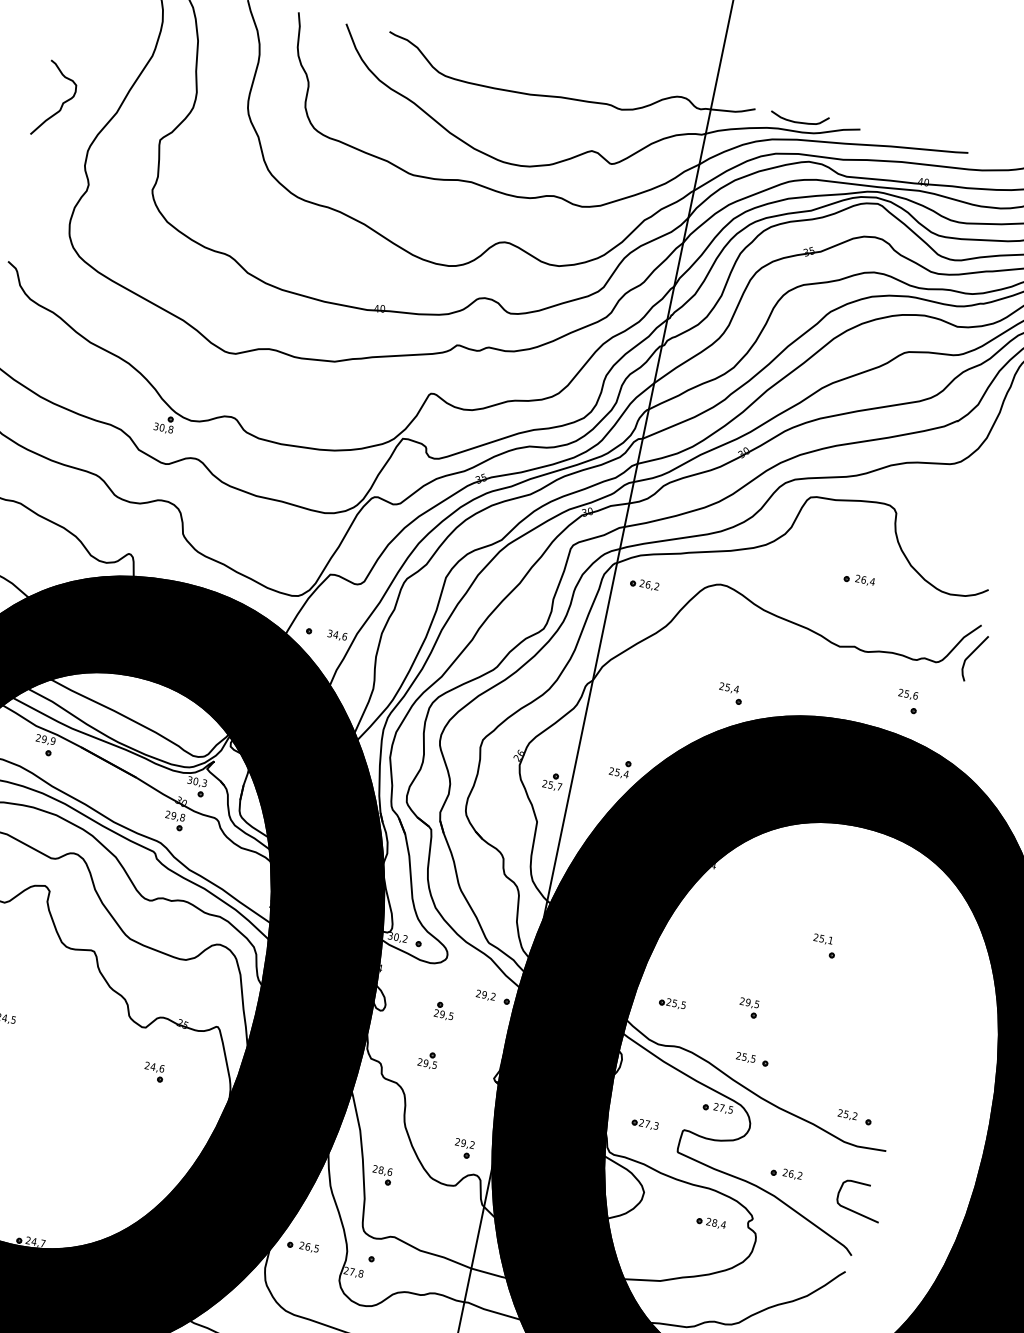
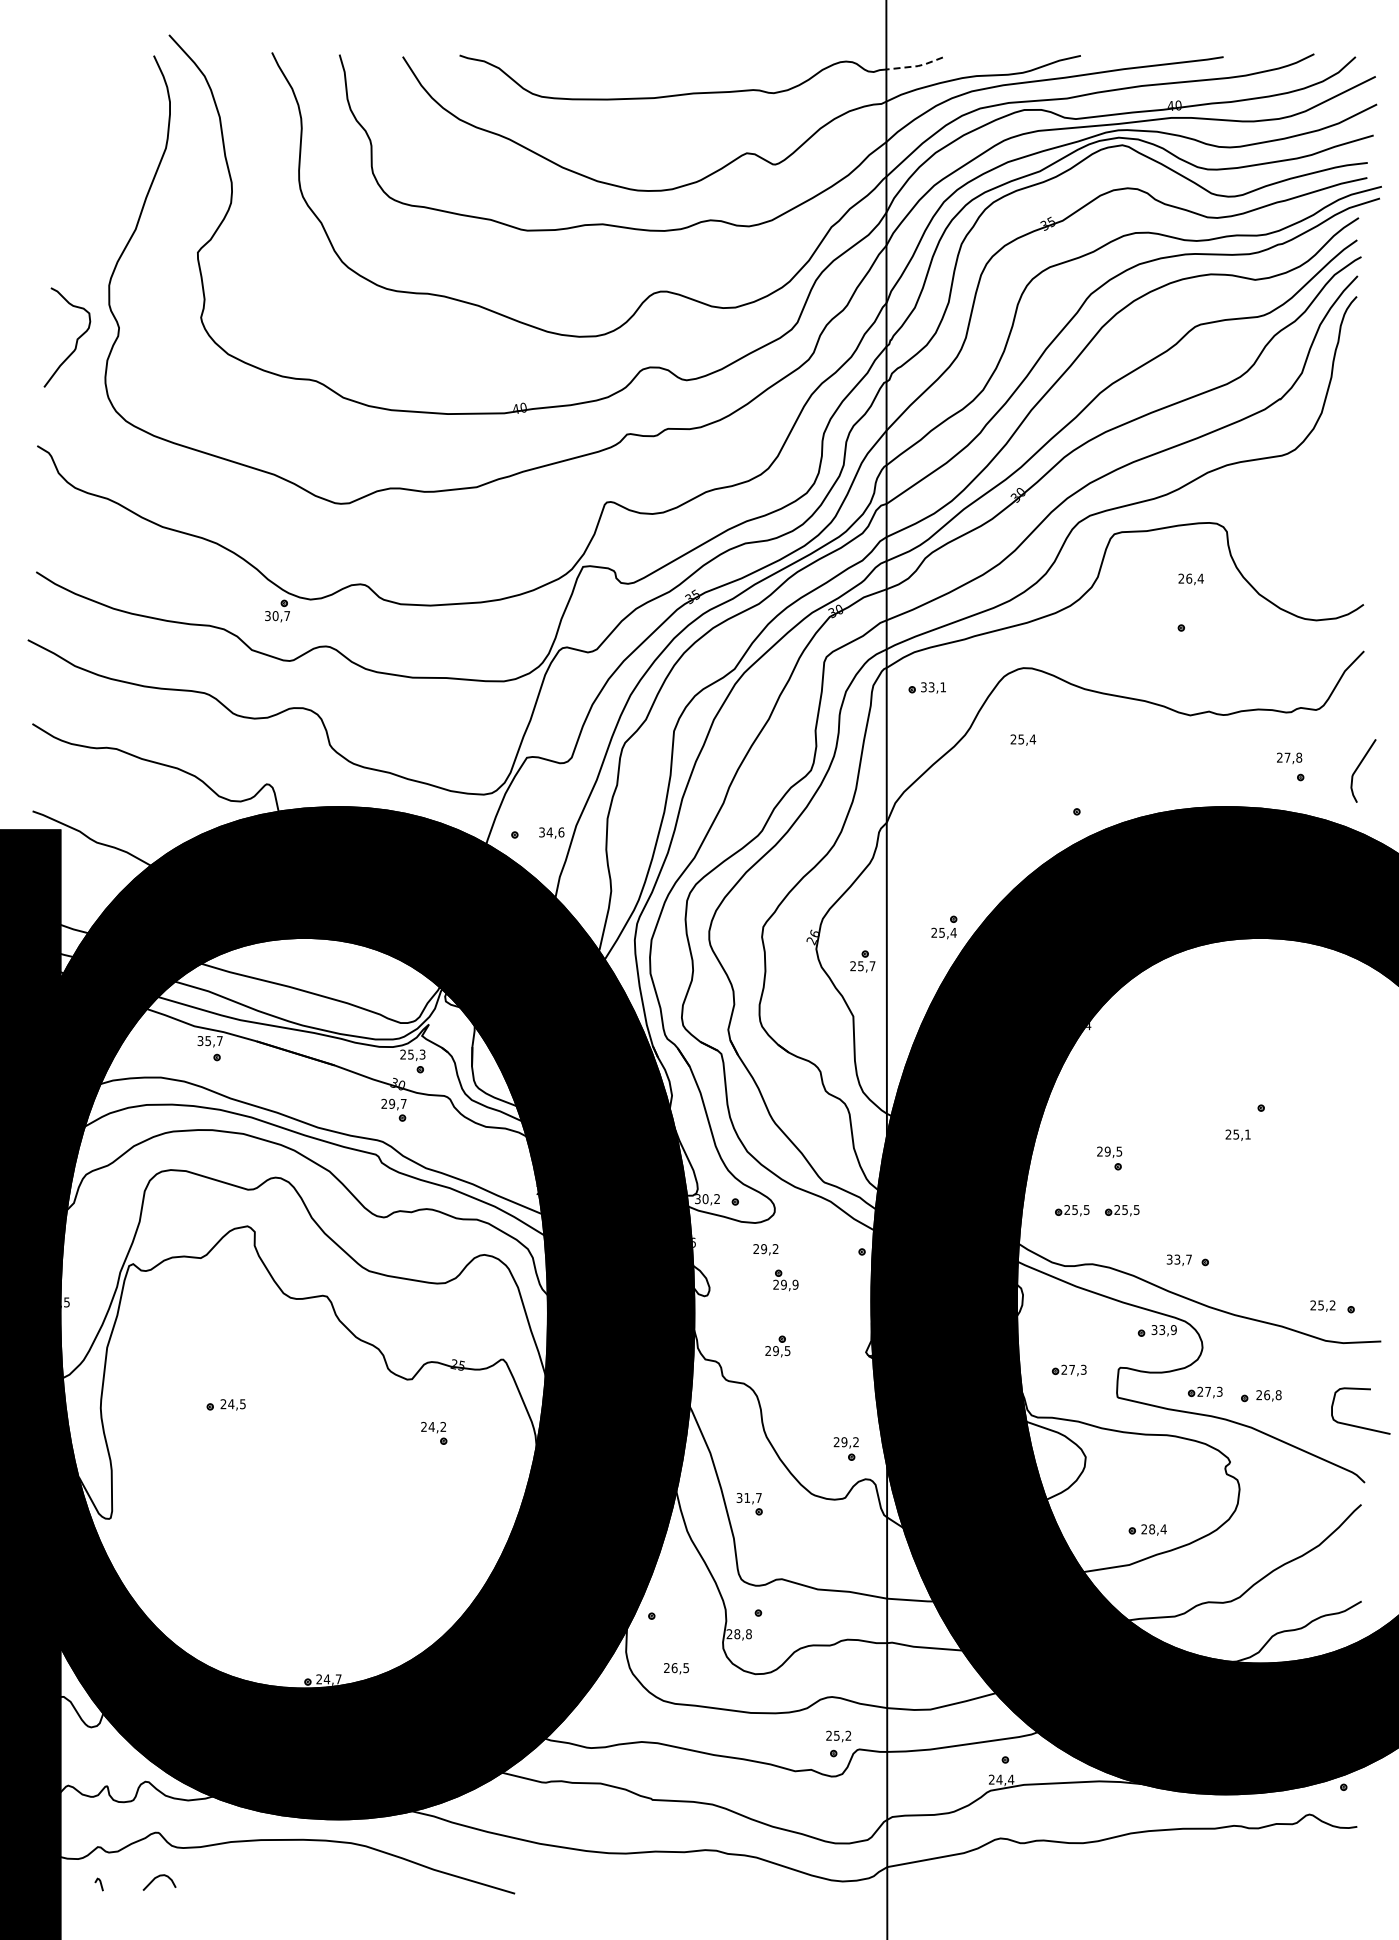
curve: (62, 103) -> (76, 339), moved
line: (734, 112) -> (917, 66), solid -> dashed
curve: (799, 122) -> (1001, 62), removed
text: (171, 430) -> (287, 616), 30,8 -> 30,7
text: (864, 580) -> (1190, 579), moved
text: (649, 585) -> (933, 687), 26,2 -> 33,1
curve: (970, 655) -> (1358, 768), moved
text: (729, 687) -> (1023, 739), moved
text: (911, 694) -> (1293, 757), 25,6 -> 27,8
text: (45, 739) -> (209, 1041), 29,9 -> 35,7
text: (192, 780) -> (406, 1054), 30,3 -> 25,3
text: (182, 817) -> (403, 1103), 29,8 -> 29,7
text: (822, 938) -> (1237, 1134), moved
text: (380, 968) -> (693, 1242), 30,4 -> 25,6
text: (485, 995) -> (765, 1249), moved
part: (748, 1008) -> (1109, 1158), moved
part: (710, 1011) -> (1122, 1210), added
text: (451, 1016) -> (795, 1284), 29,5 -> 29,9
text: (745, 1057) -> (1178, 1259), 25,5 -> 33,7
text: (162, 1068) -> (443, 1426), 24,6 -> 24,2
text: (722, 1108) -> (1163, 1330), 27,5 -> 33,9
part: (744, 1162) -> (1204, 1392), added
text: (382, 1170) -> (748, 1497), 28,6 -> 31,7
text: (799, 1175) -> (1278, 1395), 26,2 -> 26,8
part: (711, 1222) -> (1147, 1529), moved
text: (309, 1247) -> (676, 1668), moved
text: (352, 1272) -> (737, 1634), 27,8 -> 28,8

